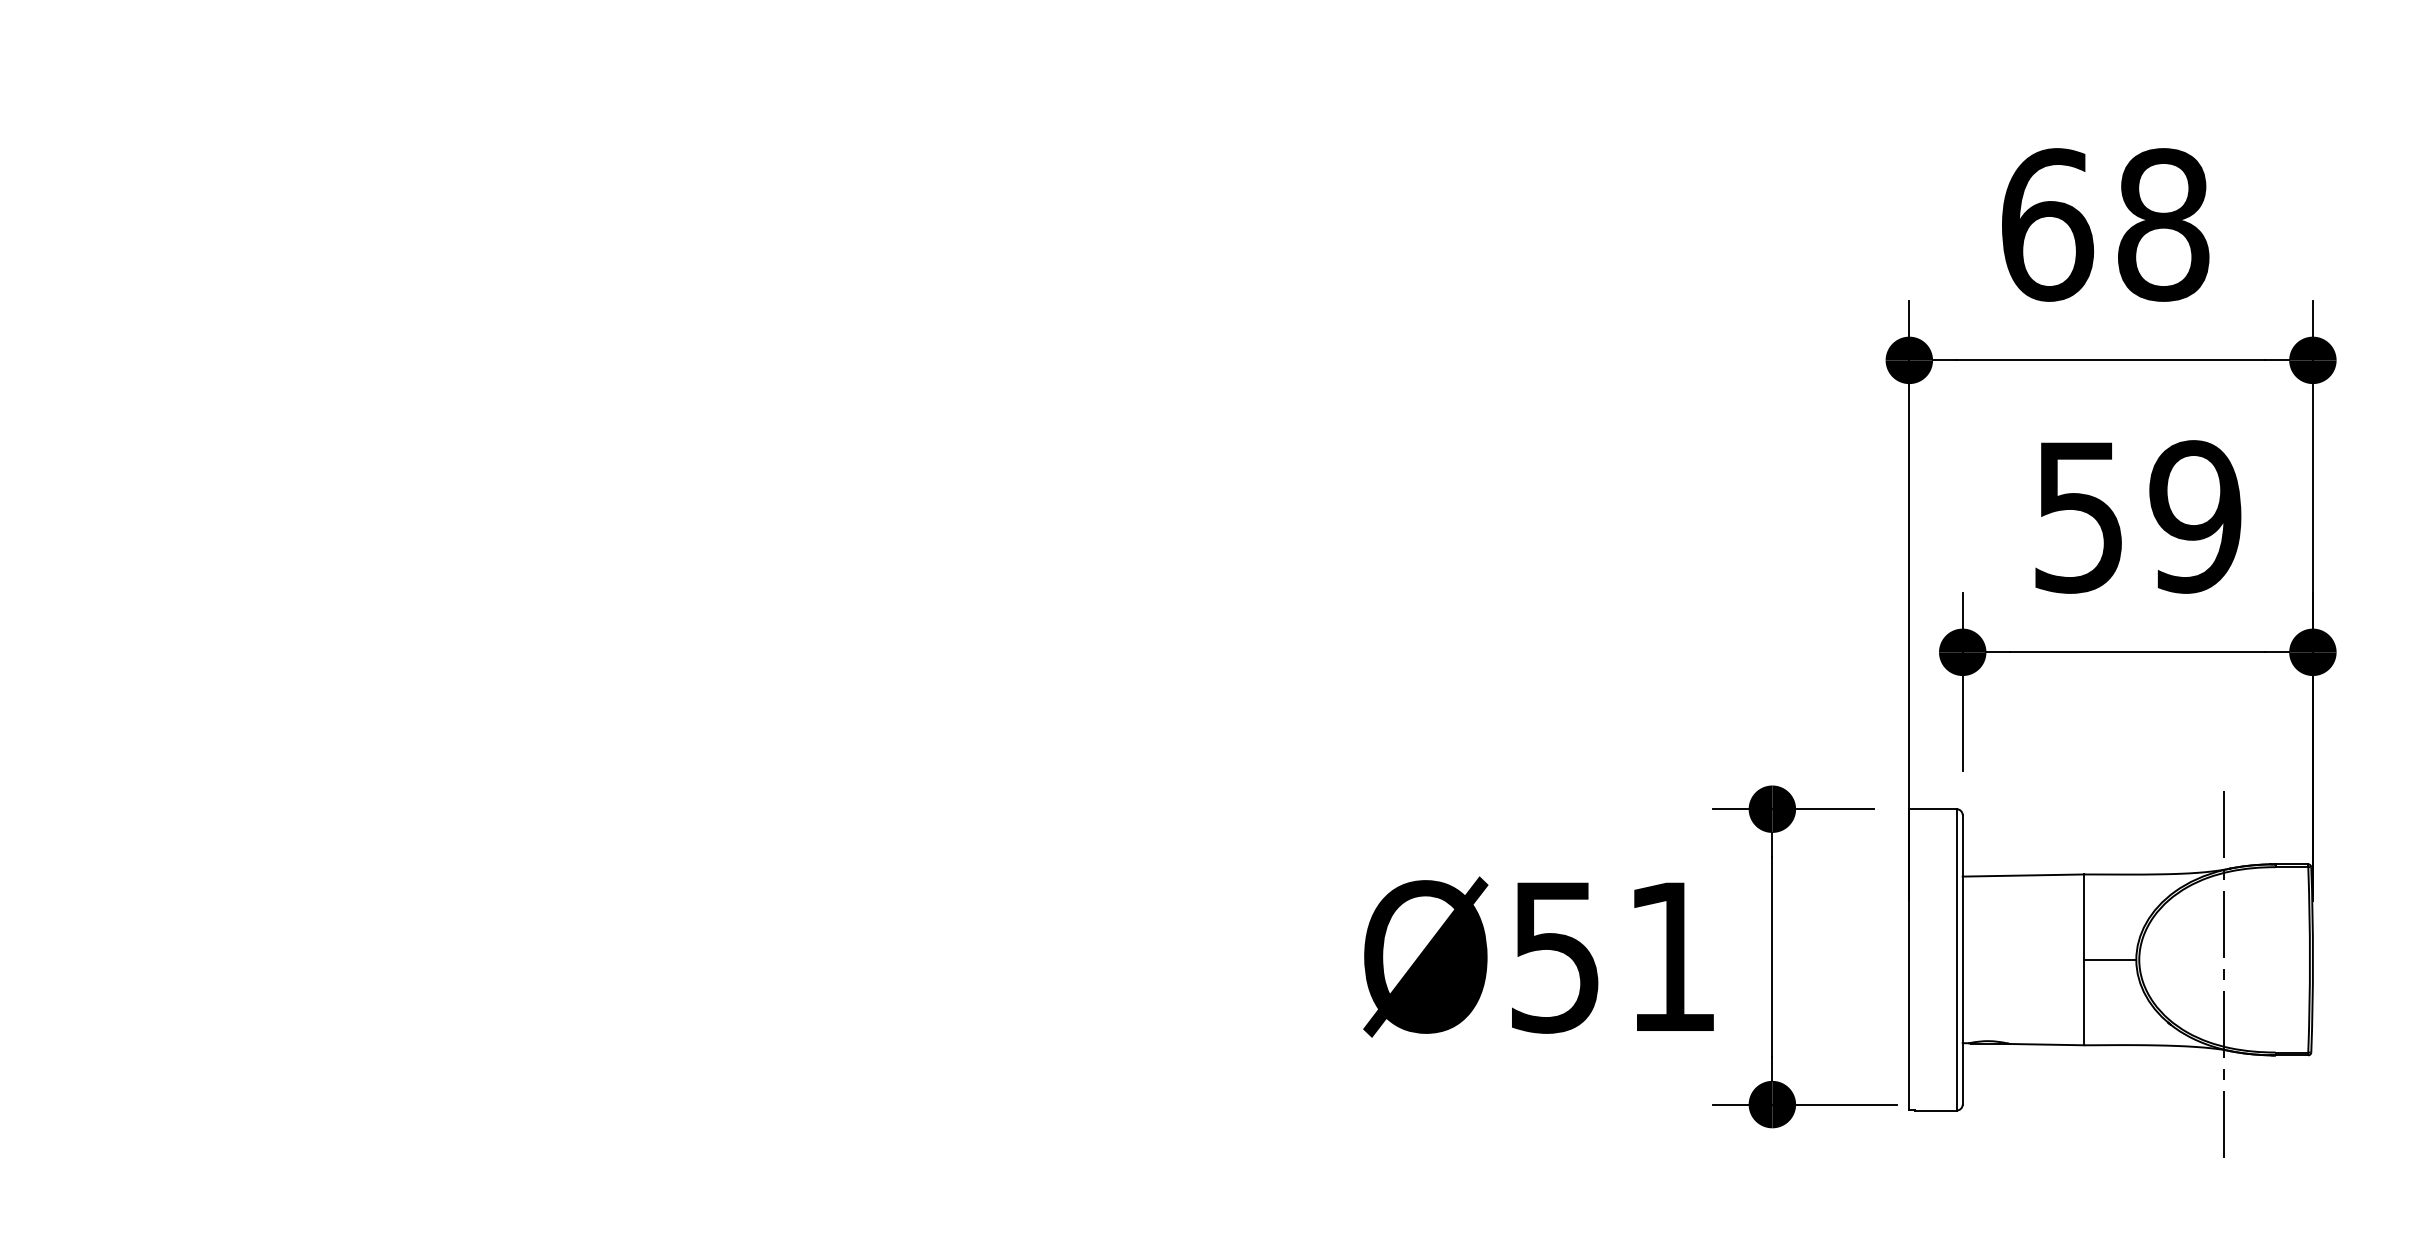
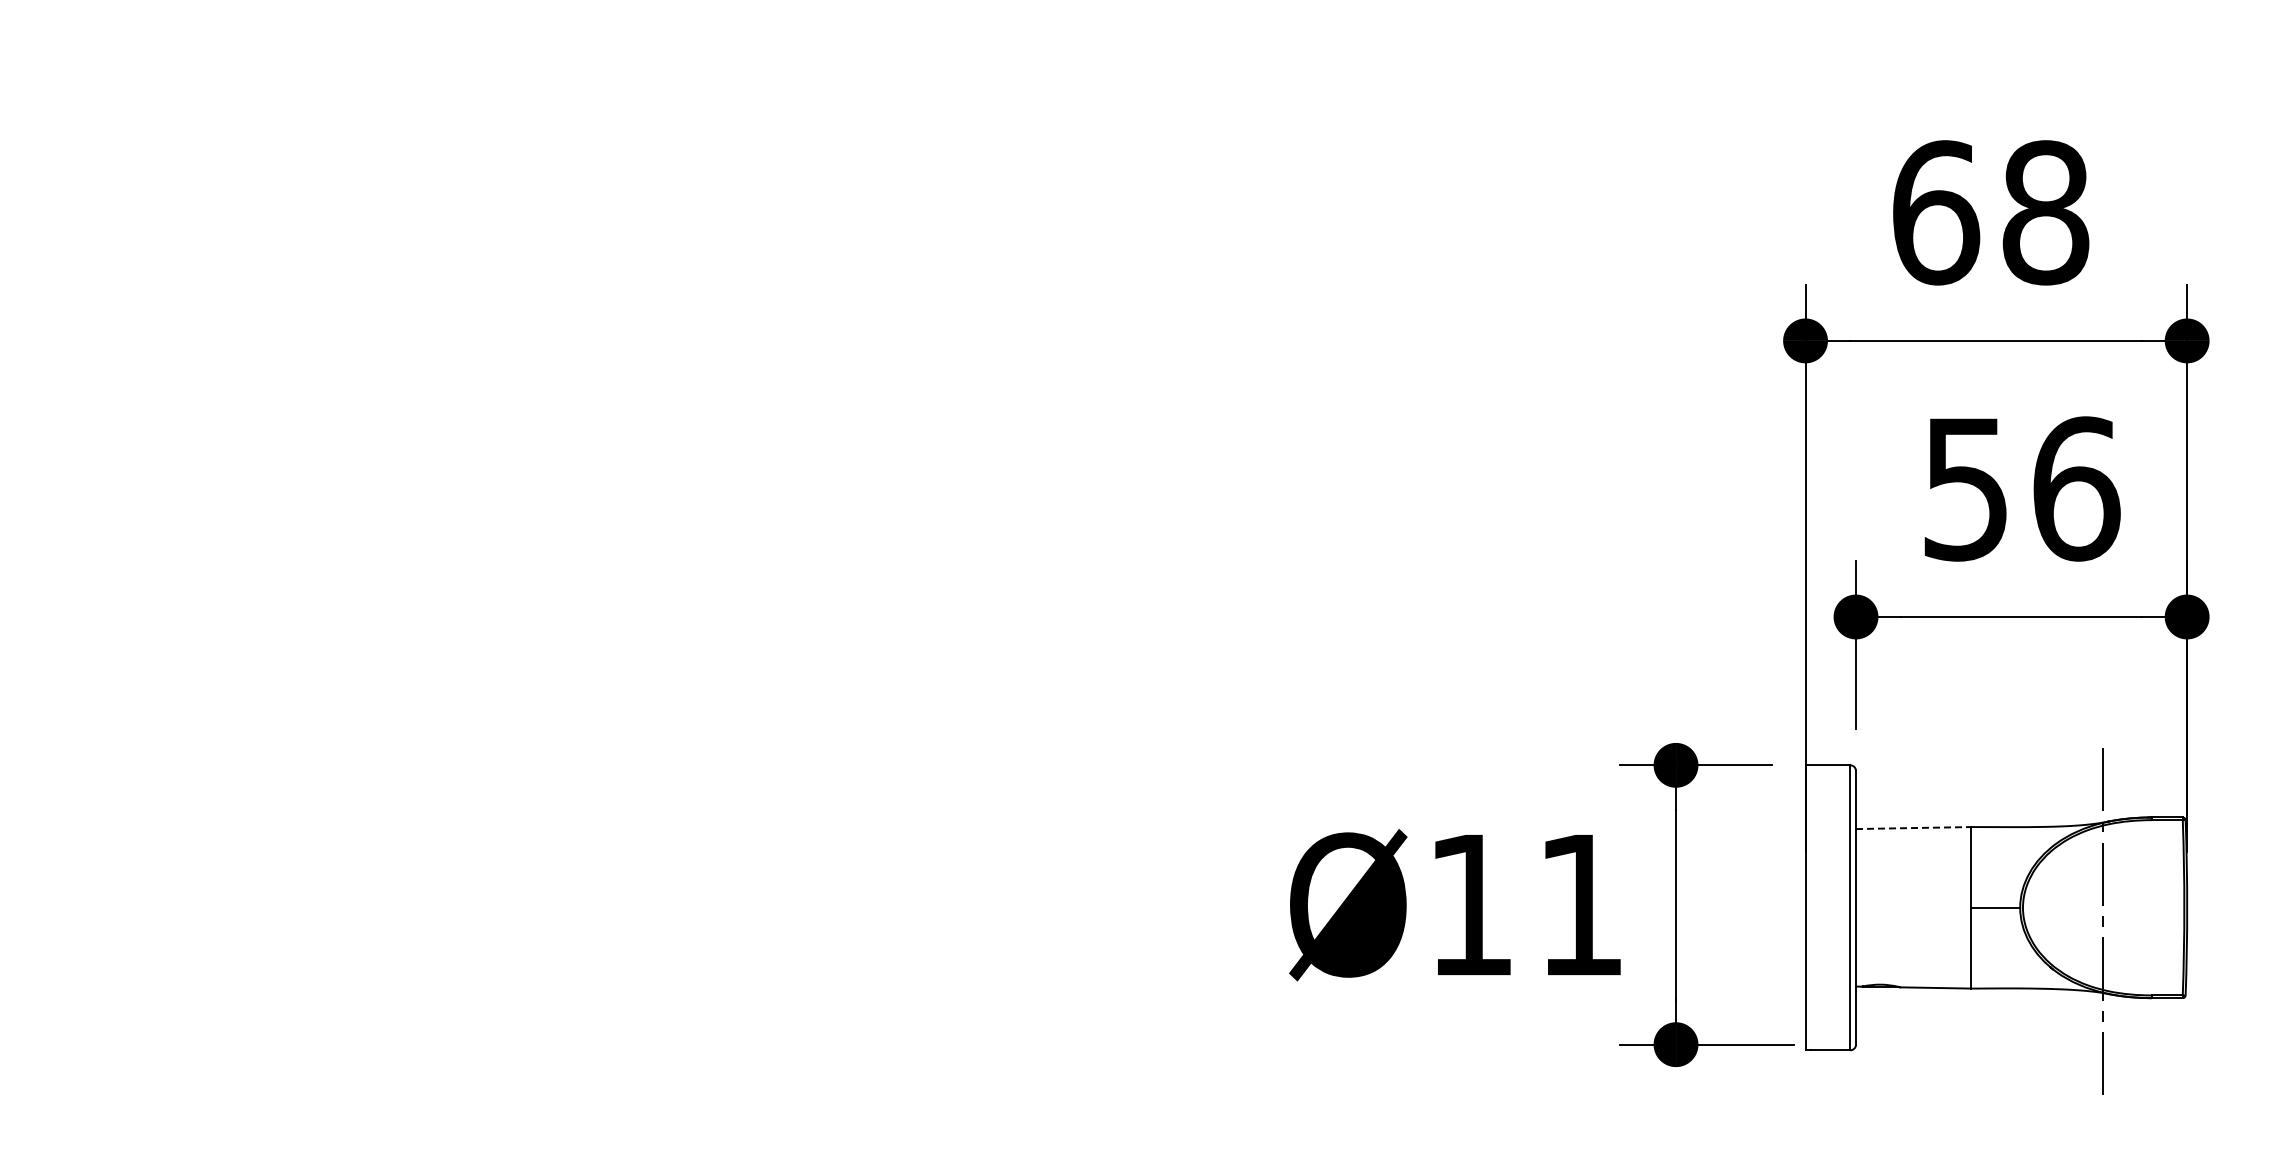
text: (2195, 516) -> (2076, 488), 59 -> 56
line: (2024, 876) -> (1914, 828), solid -> dashed
text: (1555, 957) -> (1470, 905), Ø51 -> Ø11

